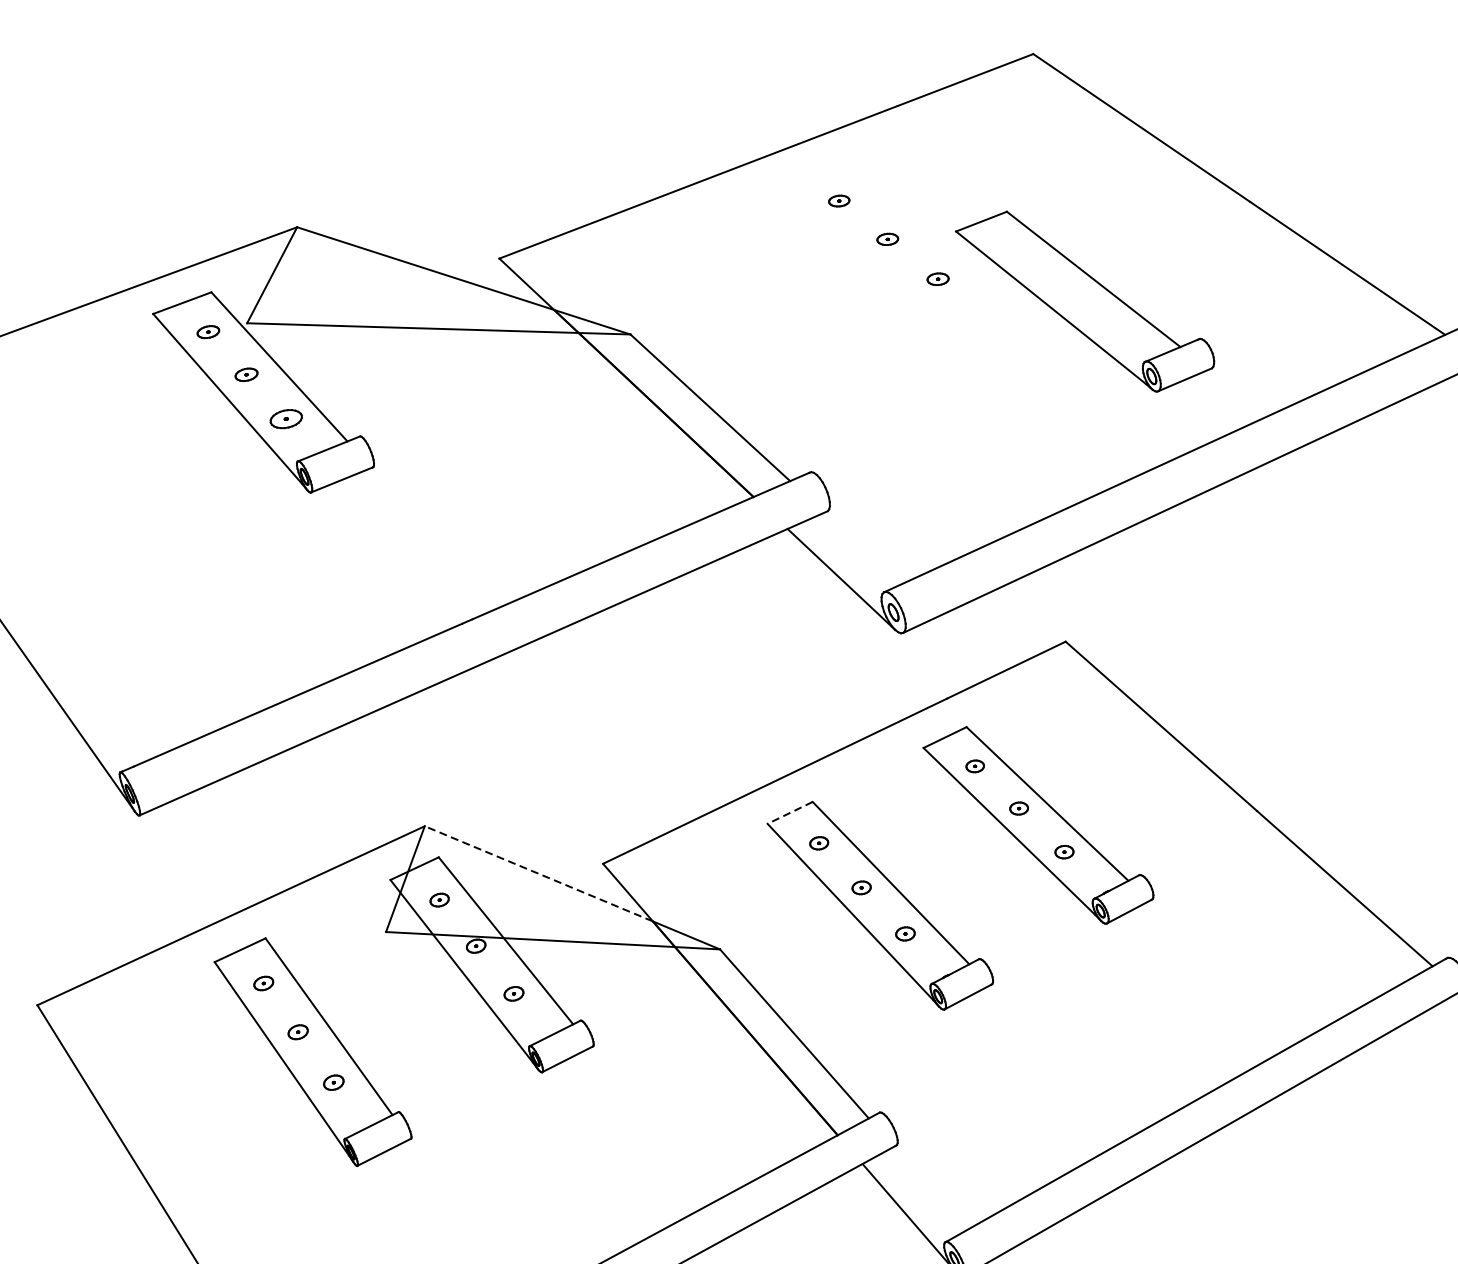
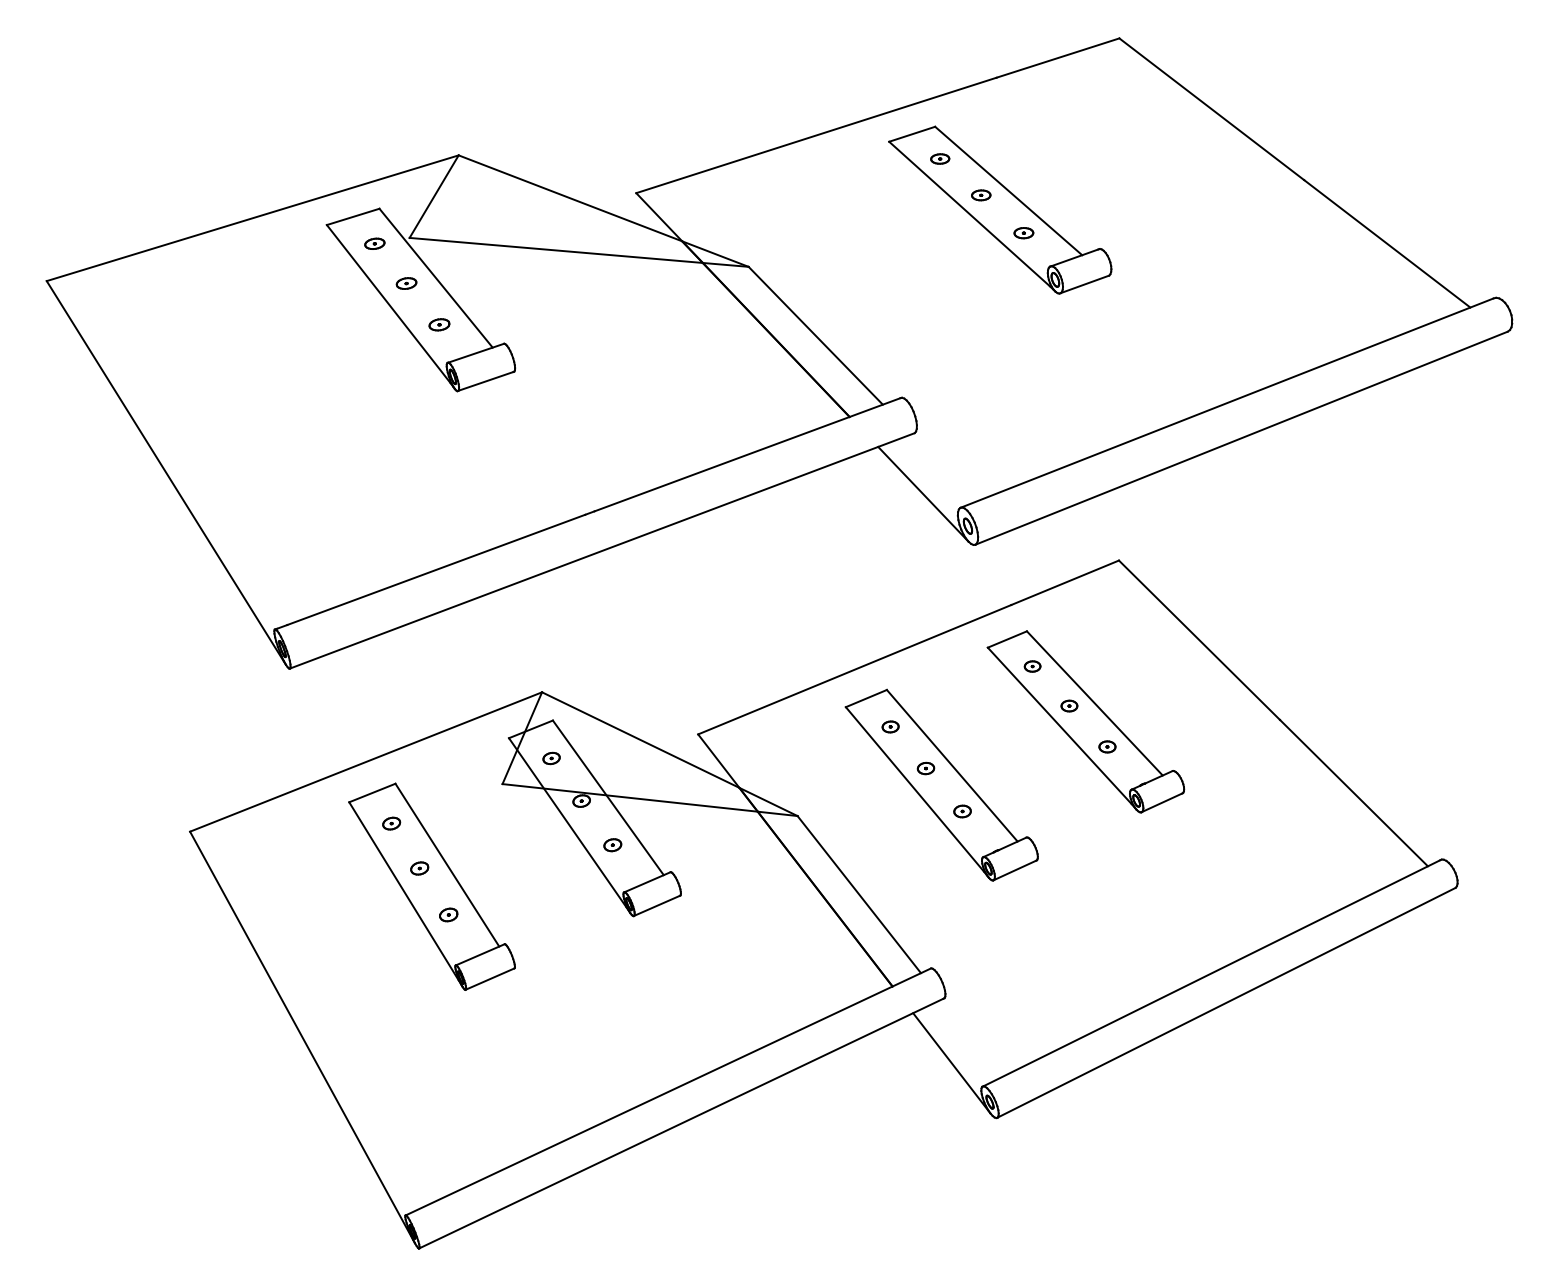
part: (1085, 300) -> (1000, 209), moved
part: (286, 418) -> (439, 324), size x0.71
line: (789, 812) -> (865, 698), dashed -> solid
line: (538, 874) -> (640, 740), dashed -> solid

